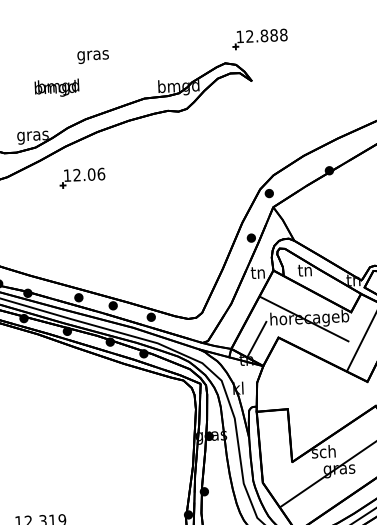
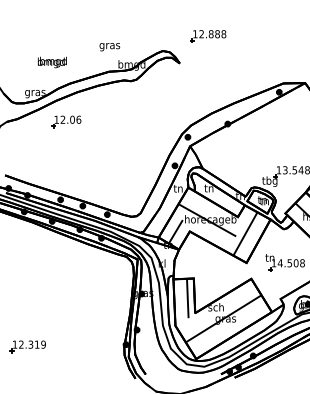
part: (260, 39) -> (208, 36), moved
text: (92, 57) -> (109, 47), moved
line: (279, 440) -> (187, 298), added

